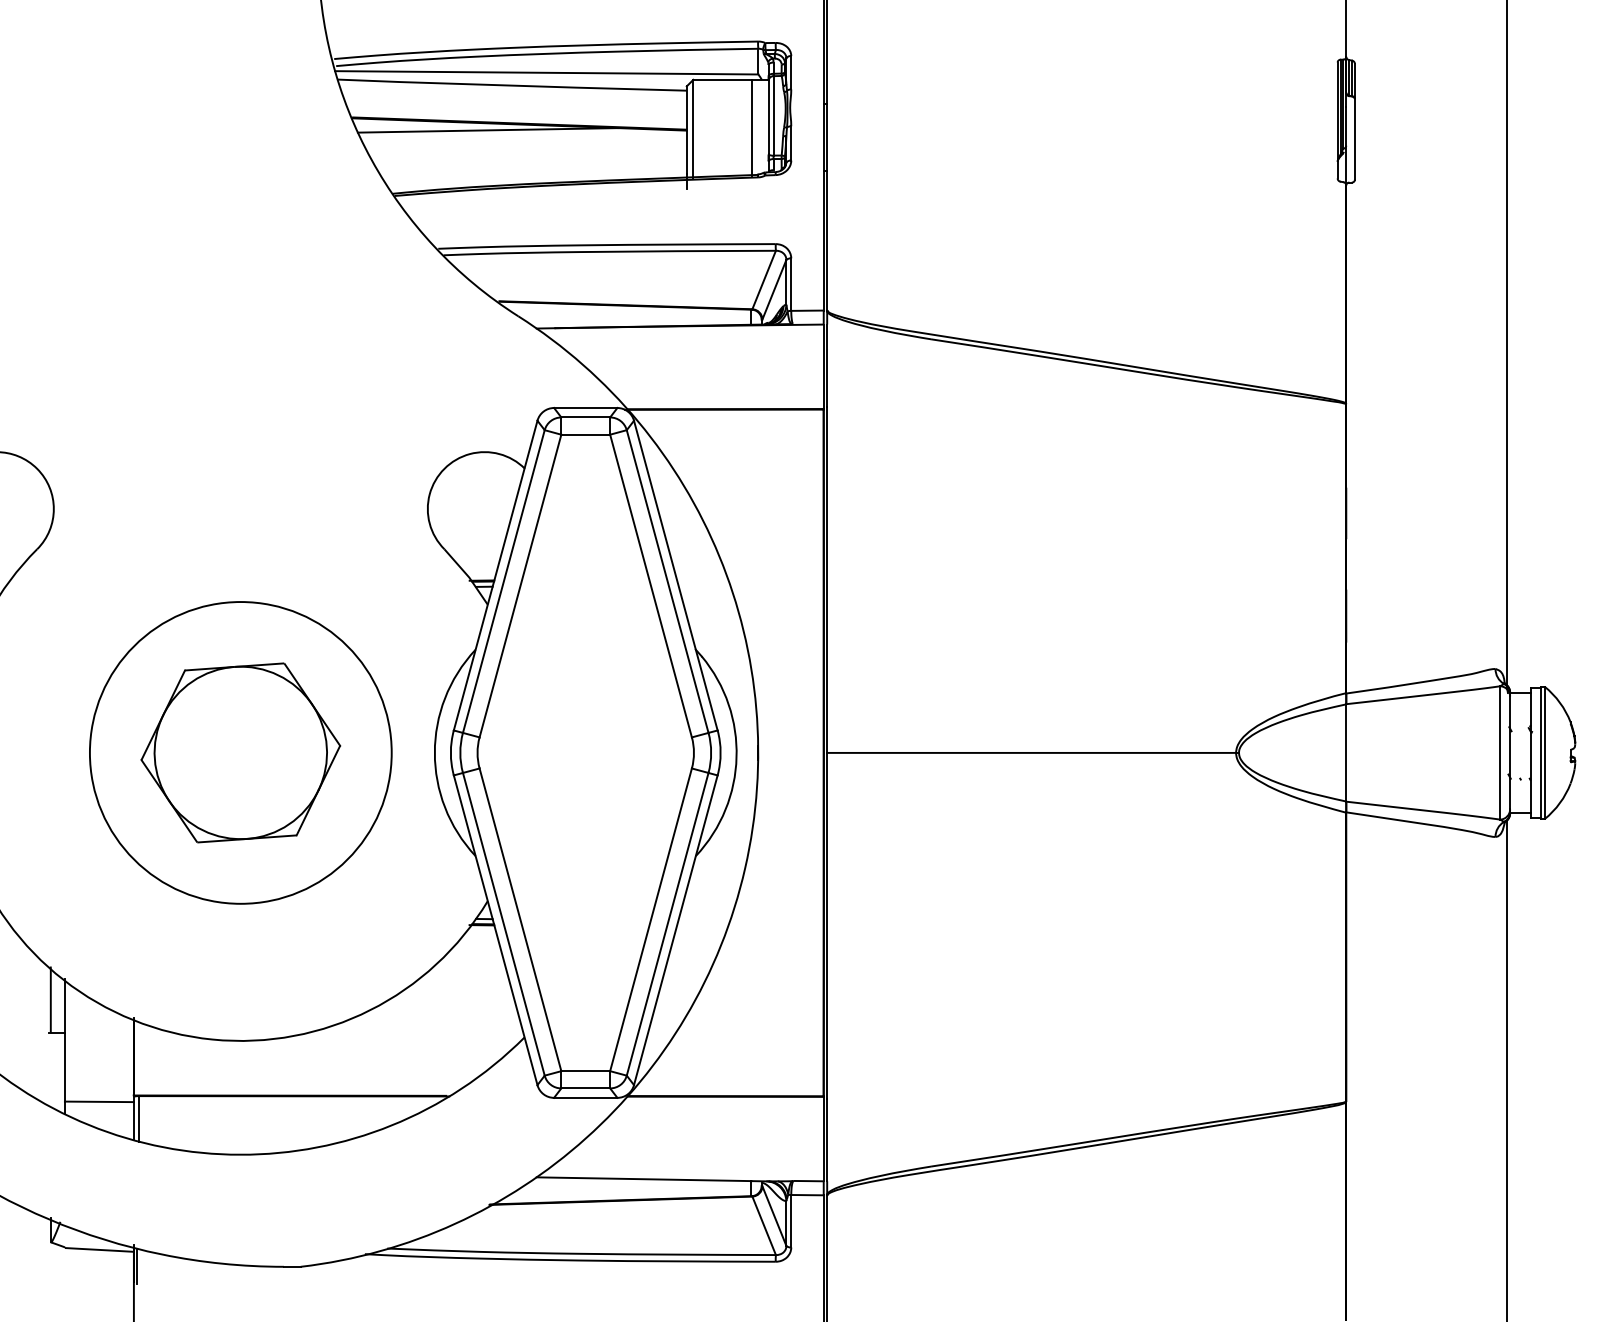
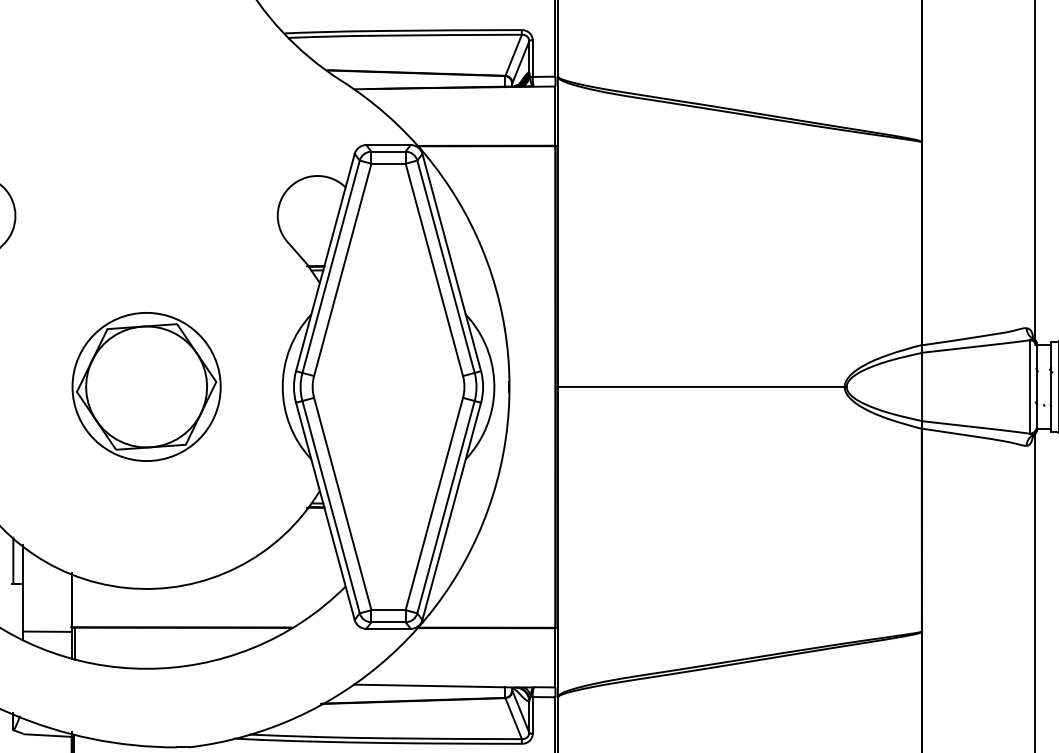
circle: (240, 752) -> (146, 386), size x0.7

